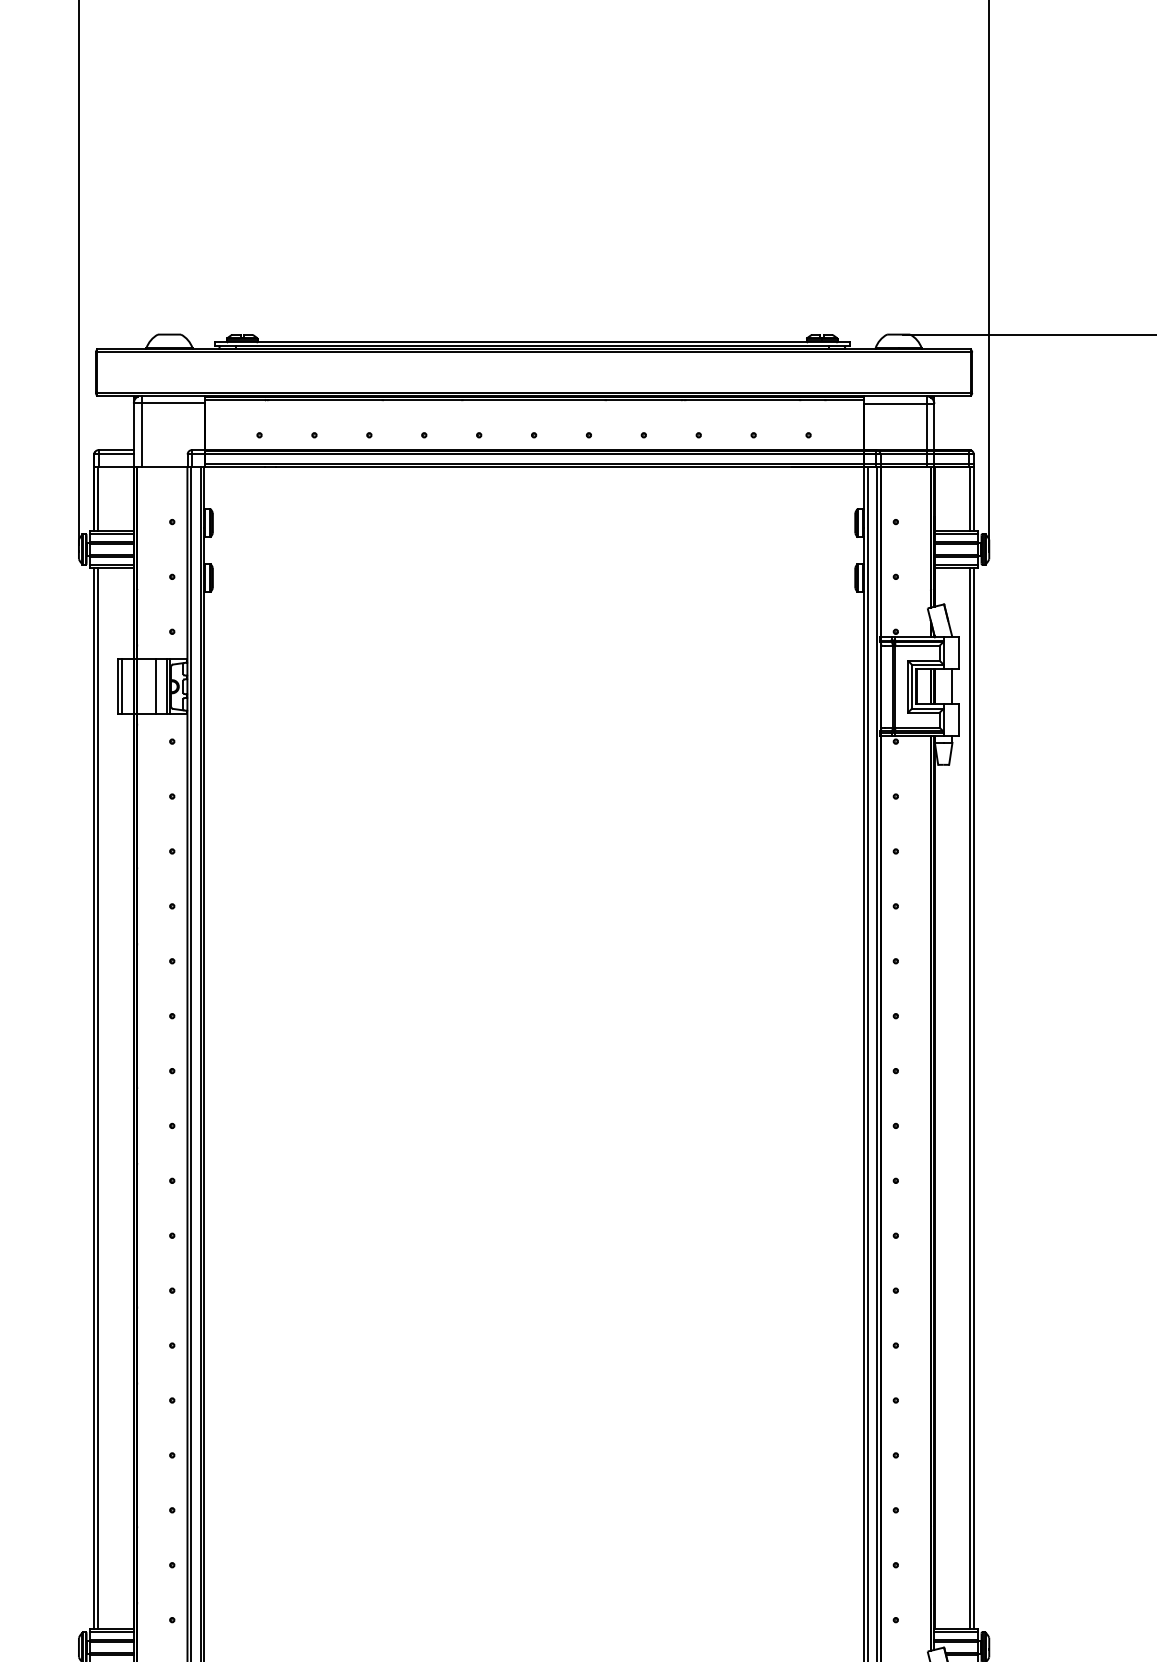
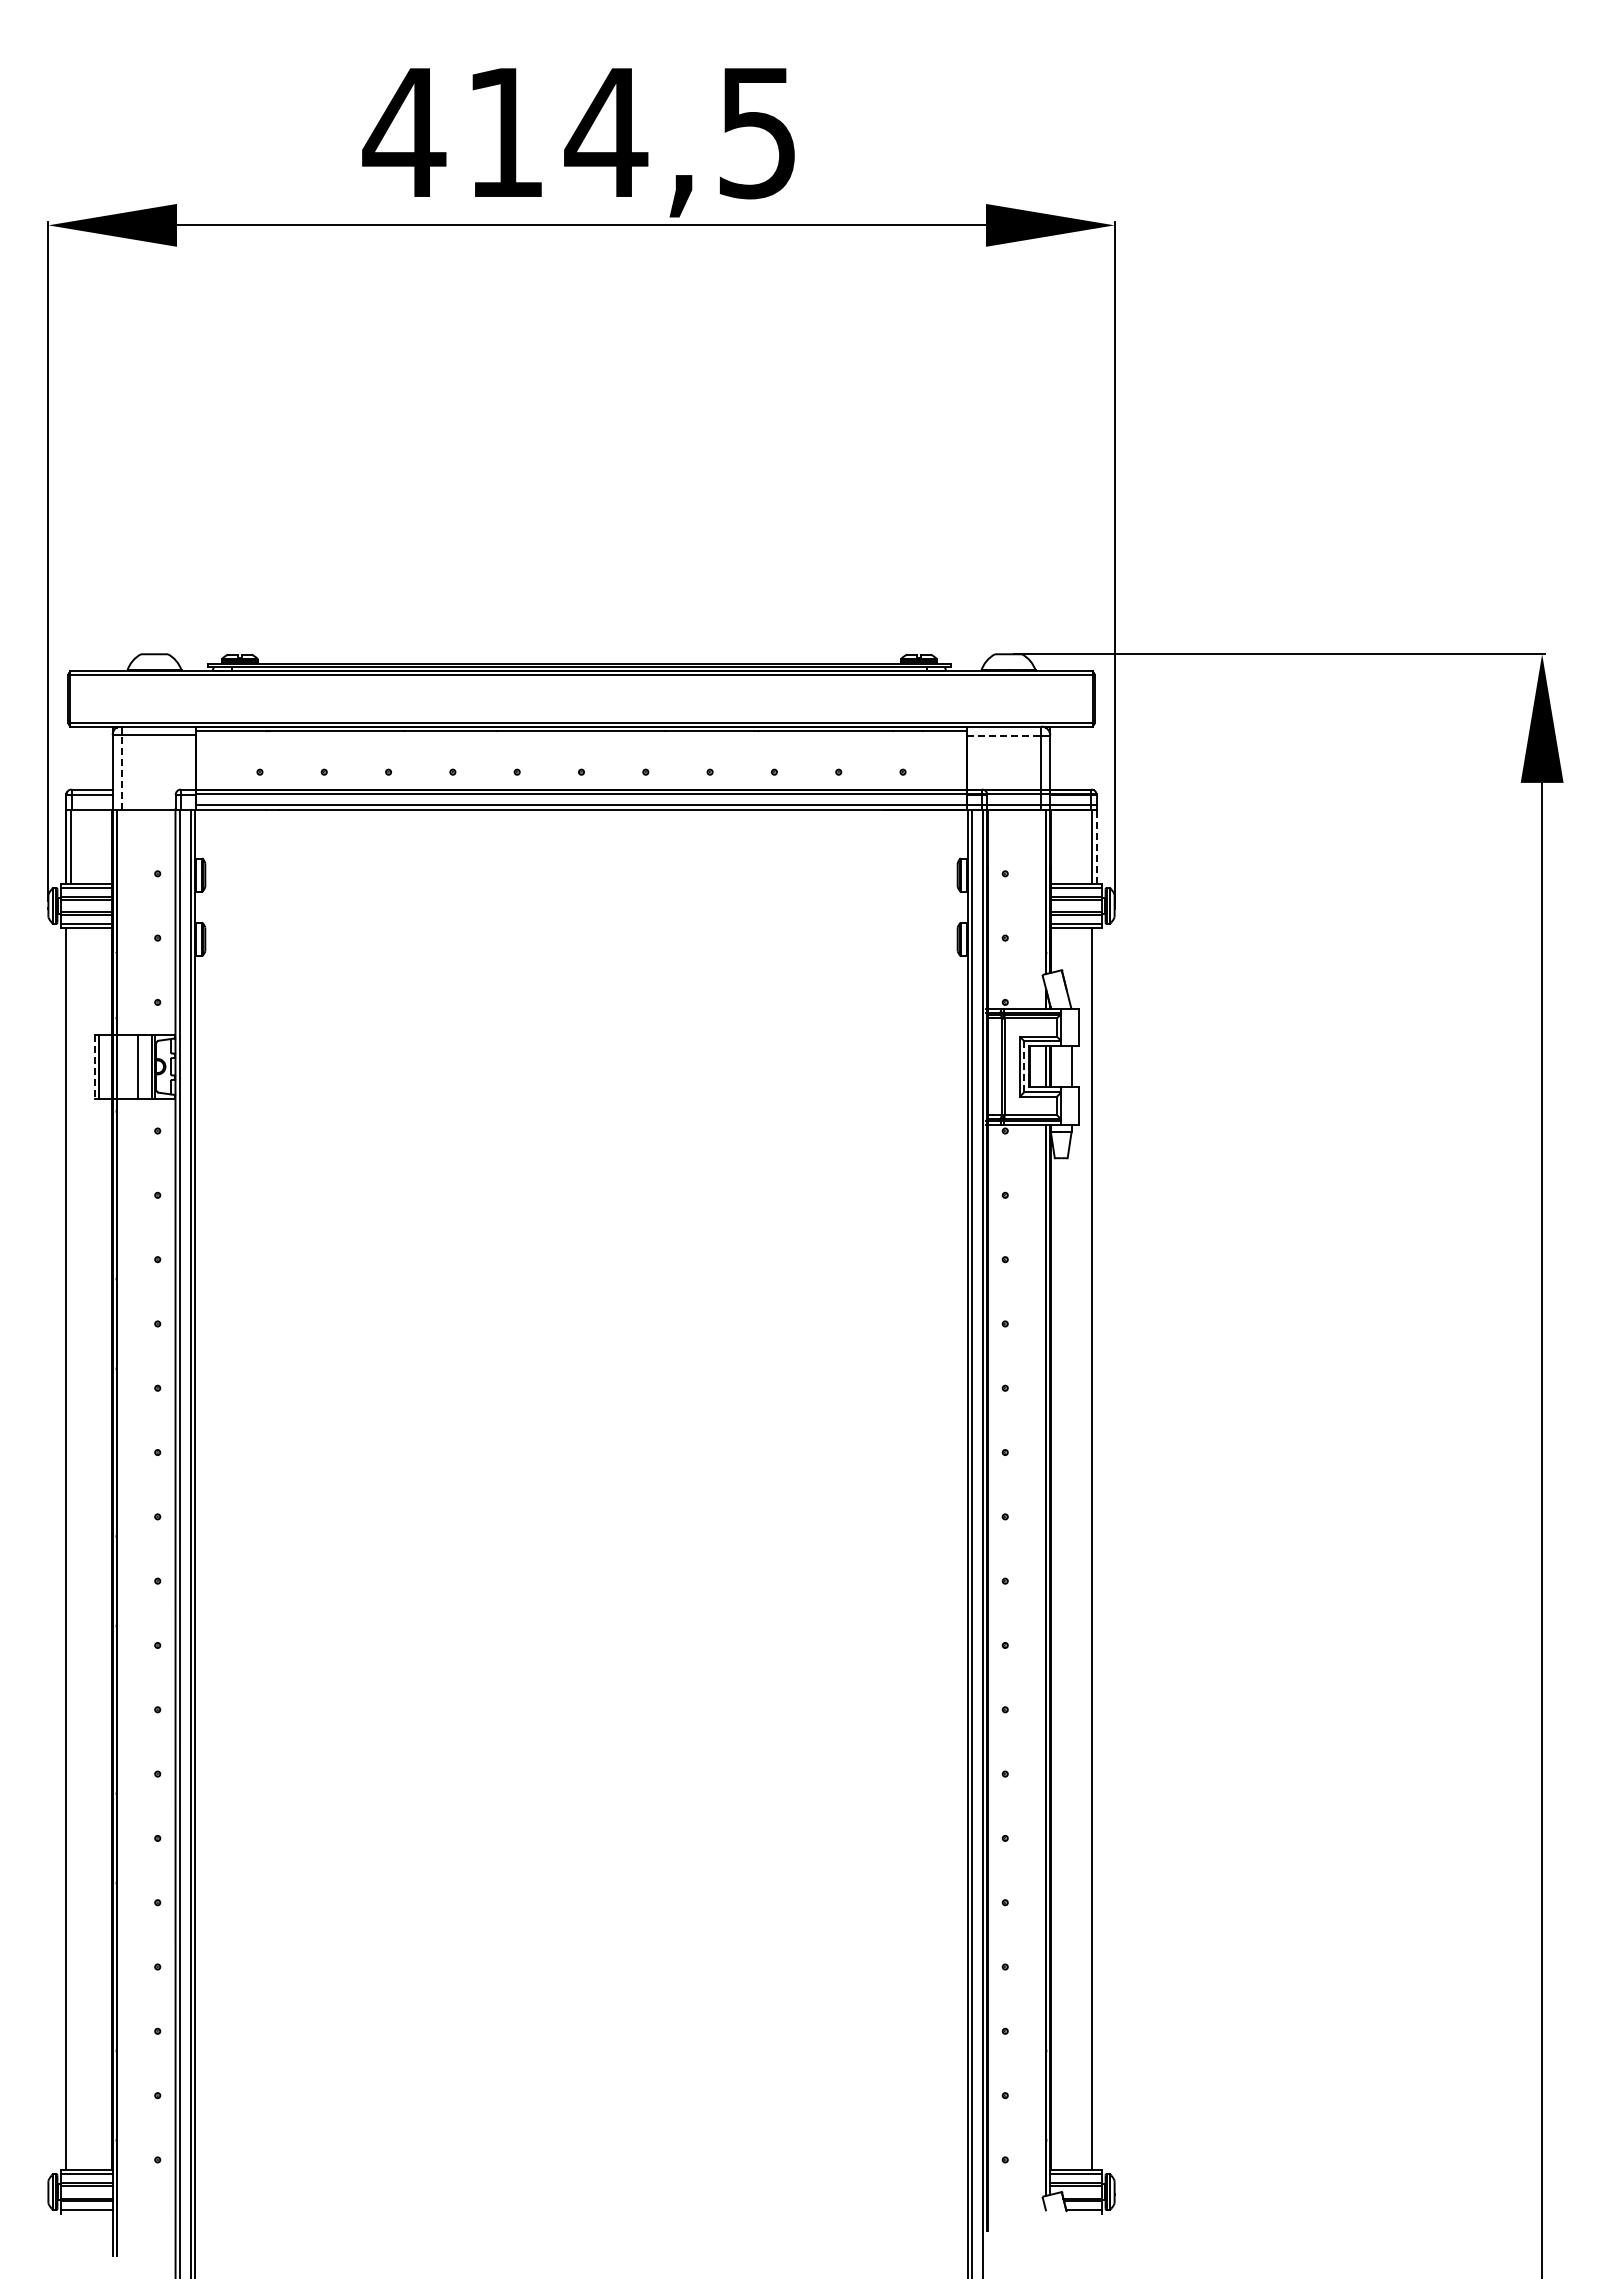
line: (895, 403) -> (1004, 735), solid -> dashed
line: (141, 434) -> (121, 771), solid -> dashed
line: (973, 498) -> (1096, 846), solid -> dashed
line: (912, 686) -> (1024, 1066), solid -> dashed
line: (118, 687) -> (94, 1067), solid -> dashed
line: (97, 1098) -> (70, 1548), removed
line: (973, 1098) -> (1096, 1548), removed

